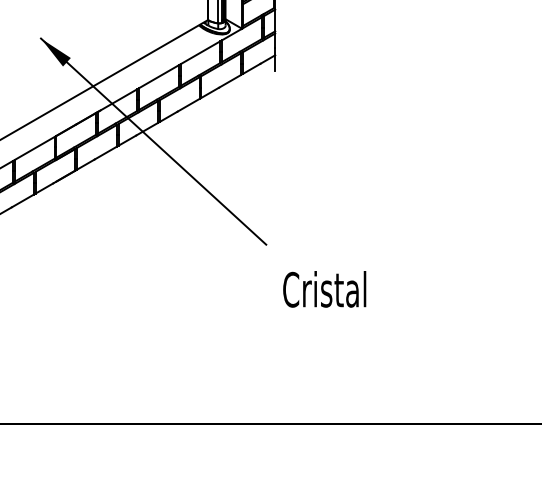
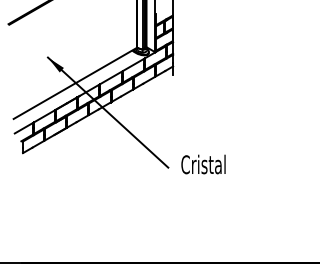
text: (324, 289) -> (203, 164), moved

